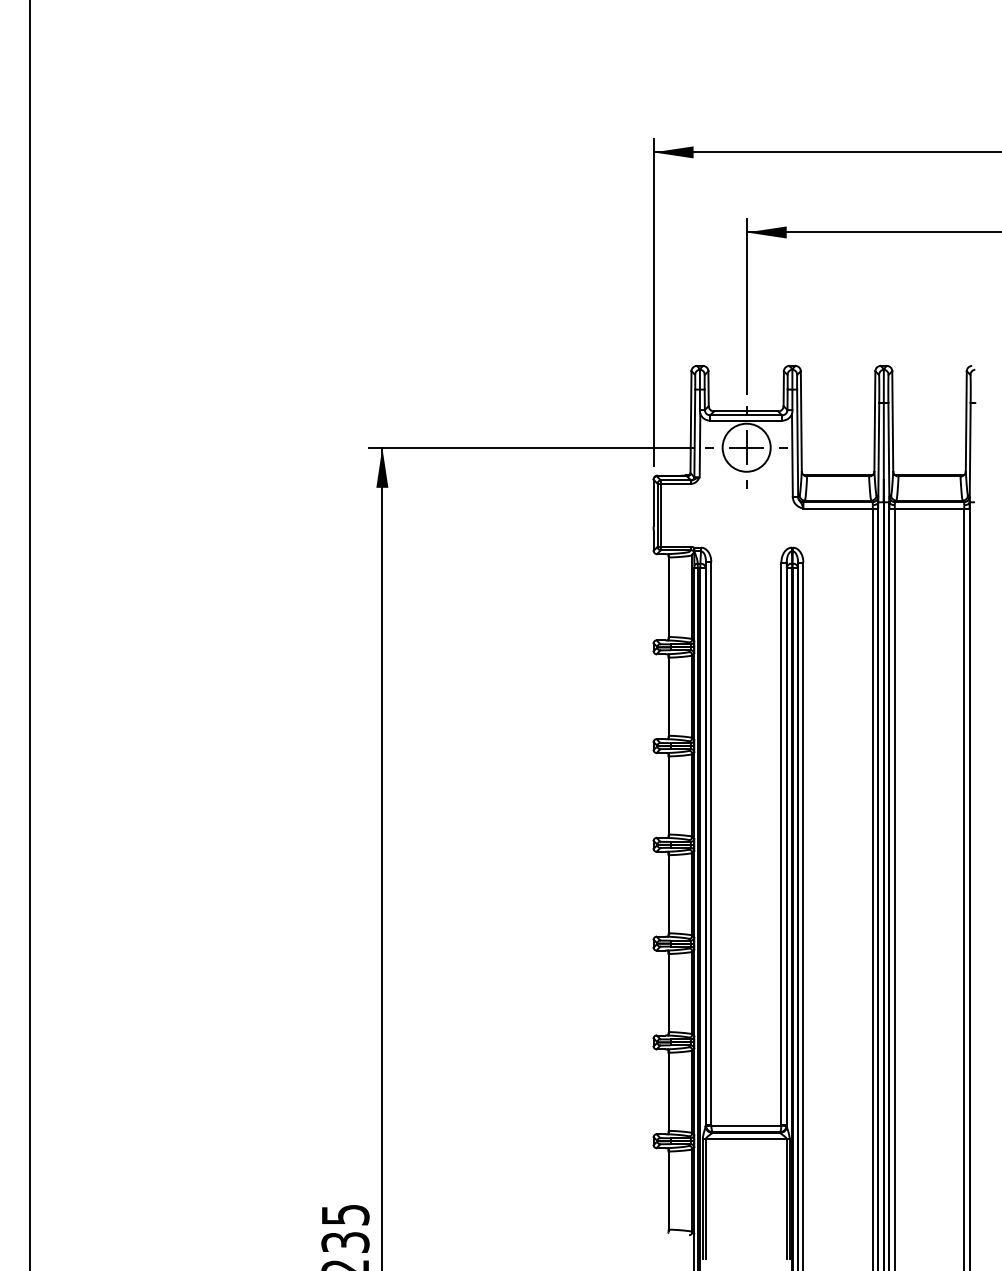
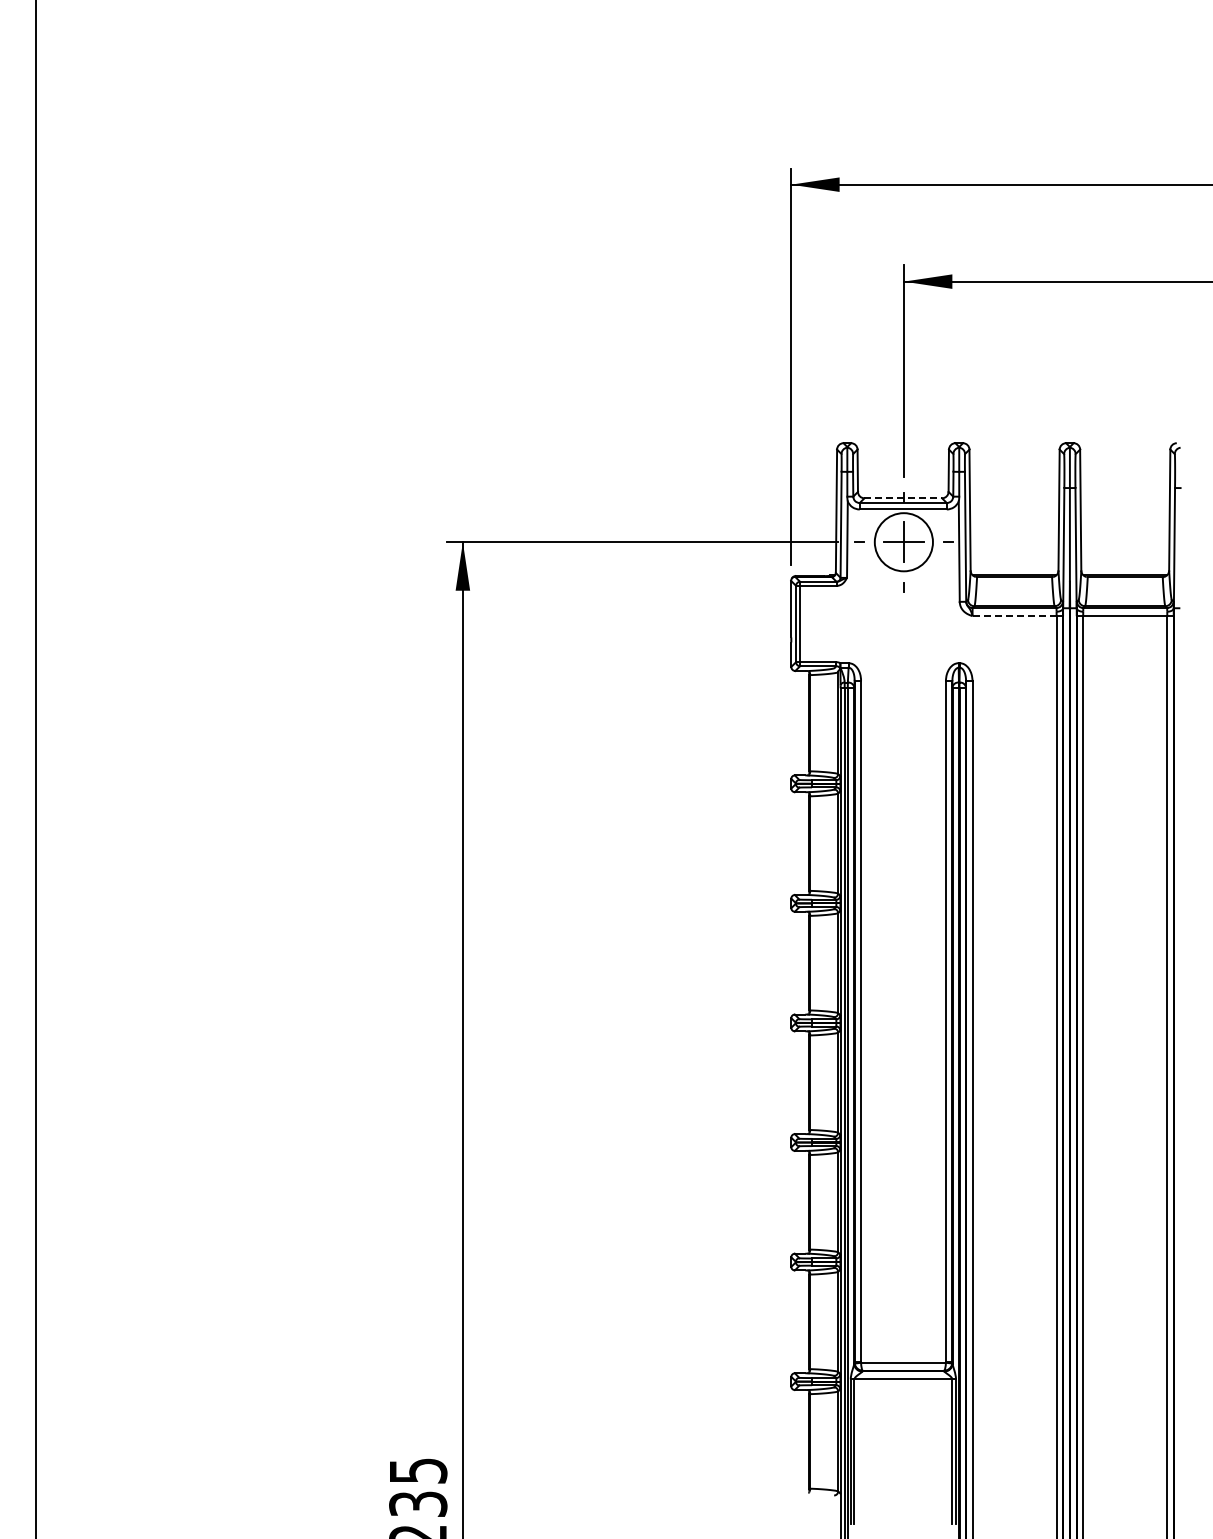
line: (746, 411) -> (903, 498), solid -> dashed
line: (838, 509) -> (1015, 616), solid -> dashed

